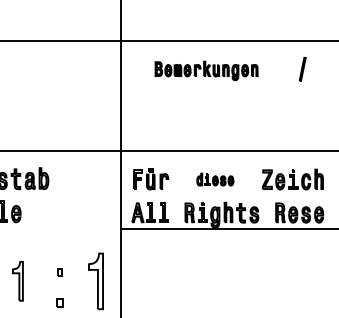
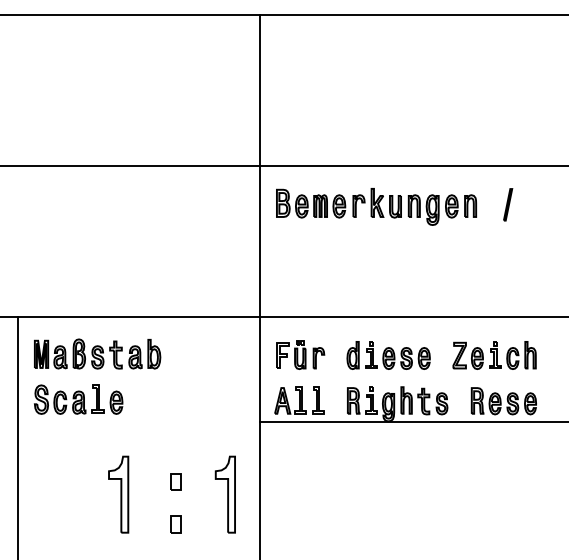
part: (206, 70) -> (376, 206), size x1.43
part: (215, 179) -> (388, 355), size x1.67
part: (59, 271) -> (175, 481), size x1.67
part: (17, 281) -> (118, 494), size x1.43
part: (59, 303) -> (175, 524), size x1.43

